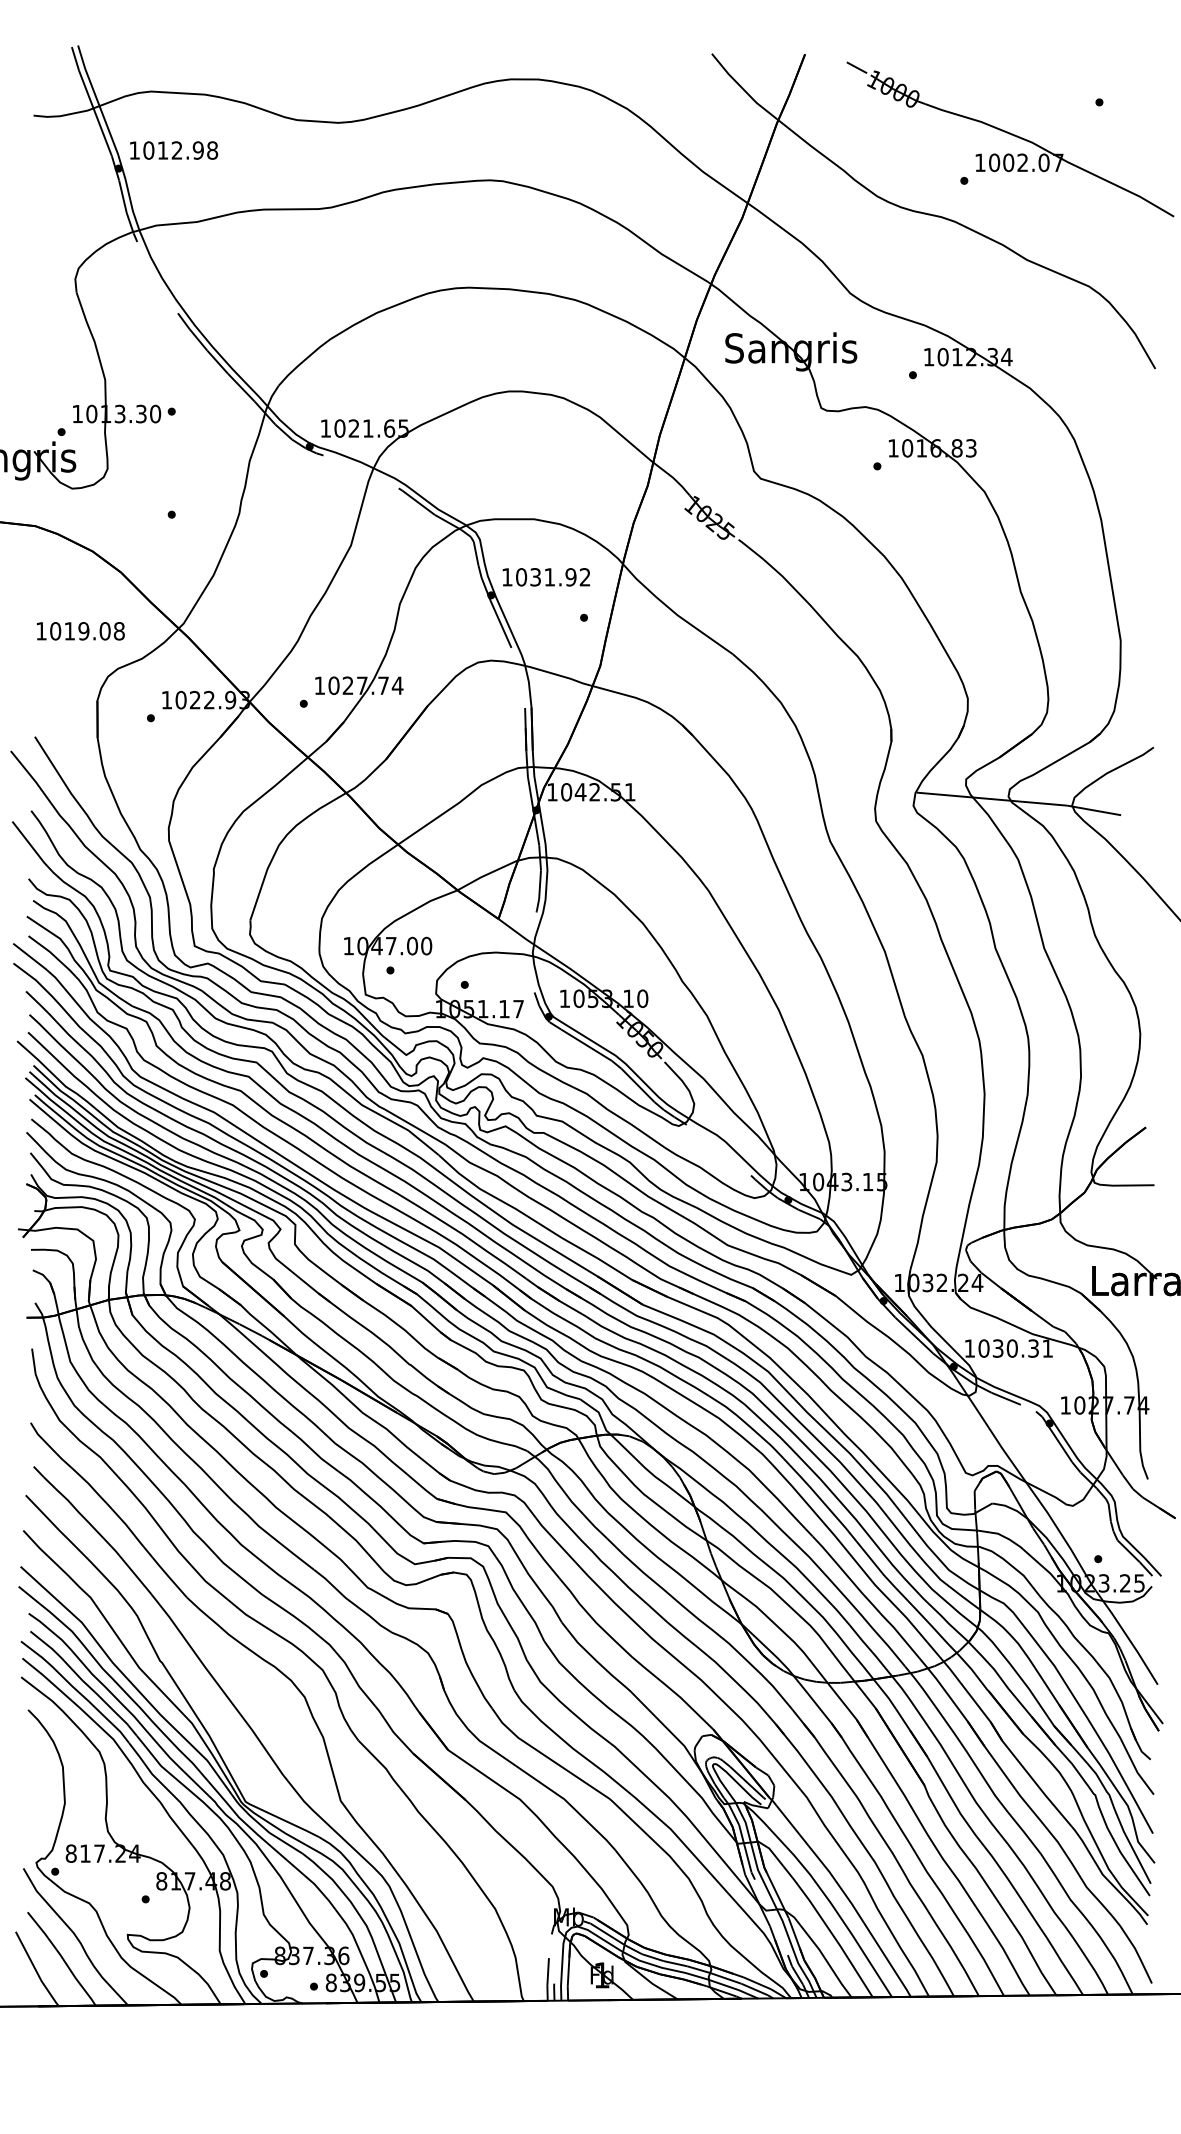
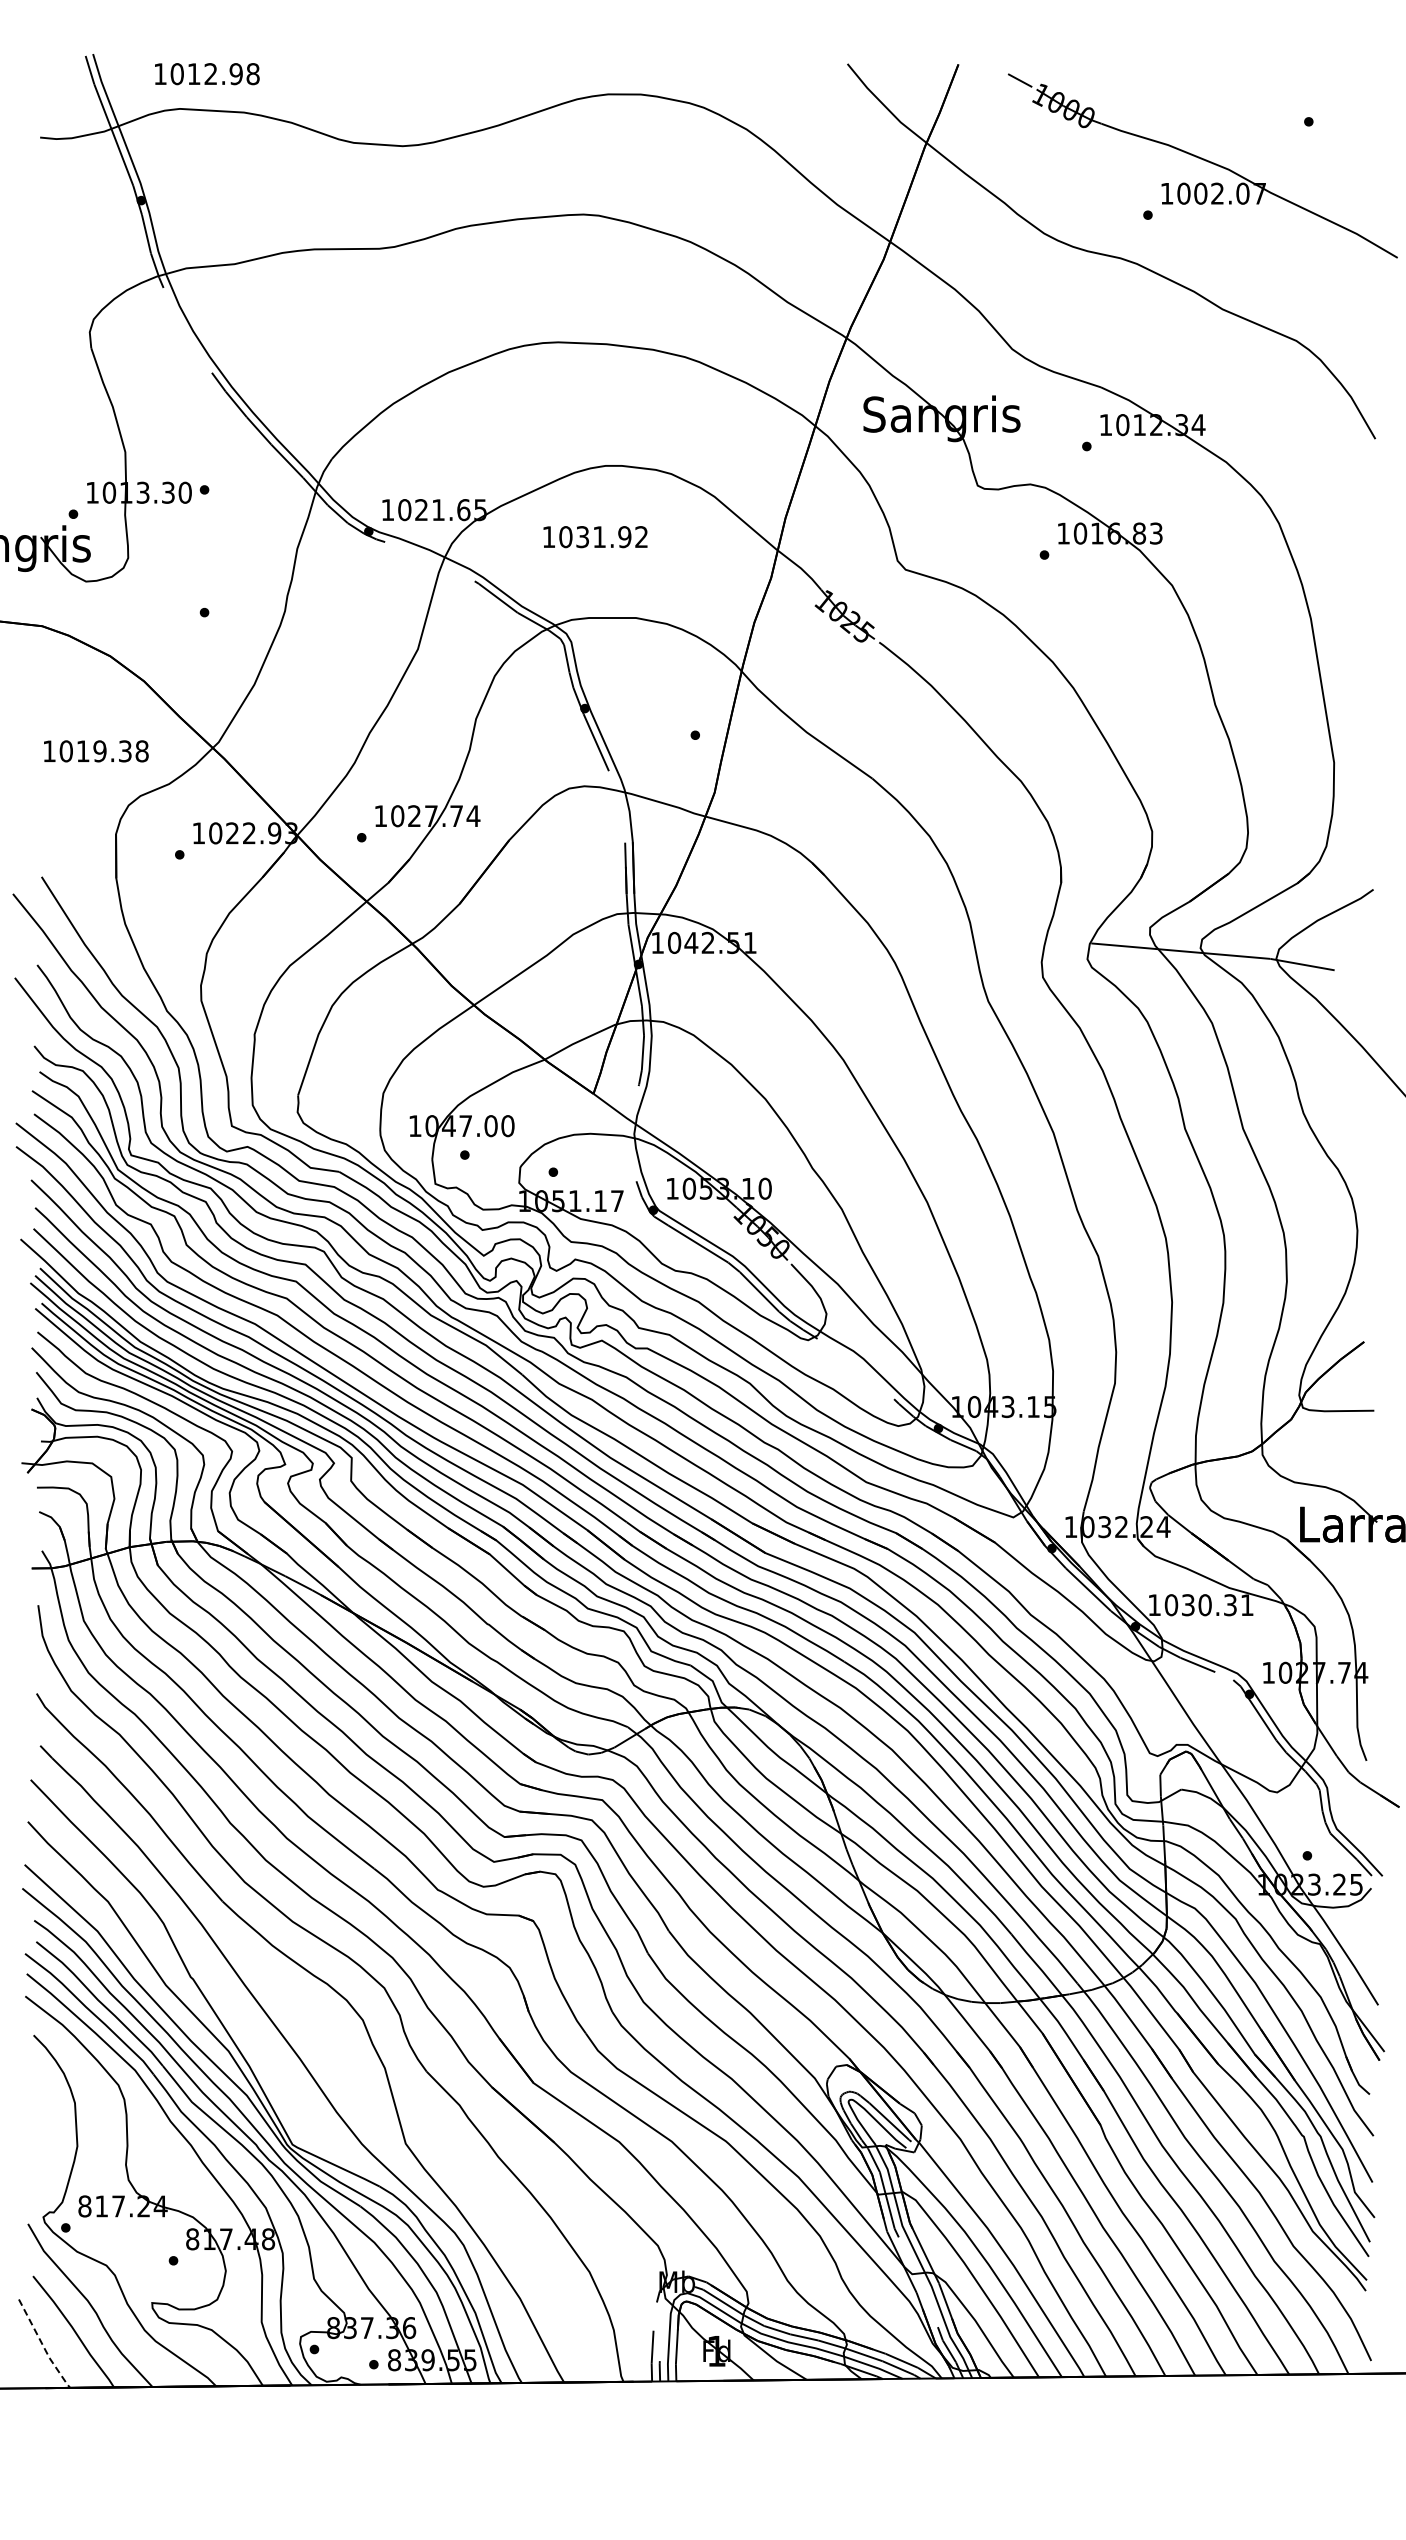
text: (174, 150) -> (207, 74), moved
text: (546, 577) -> (595, 537), moved
text: (104, 631) -> (124, 751), 1019.08 -> 1019.38
line: (36, 1970) -> (43, 2345), solid -> dashed

